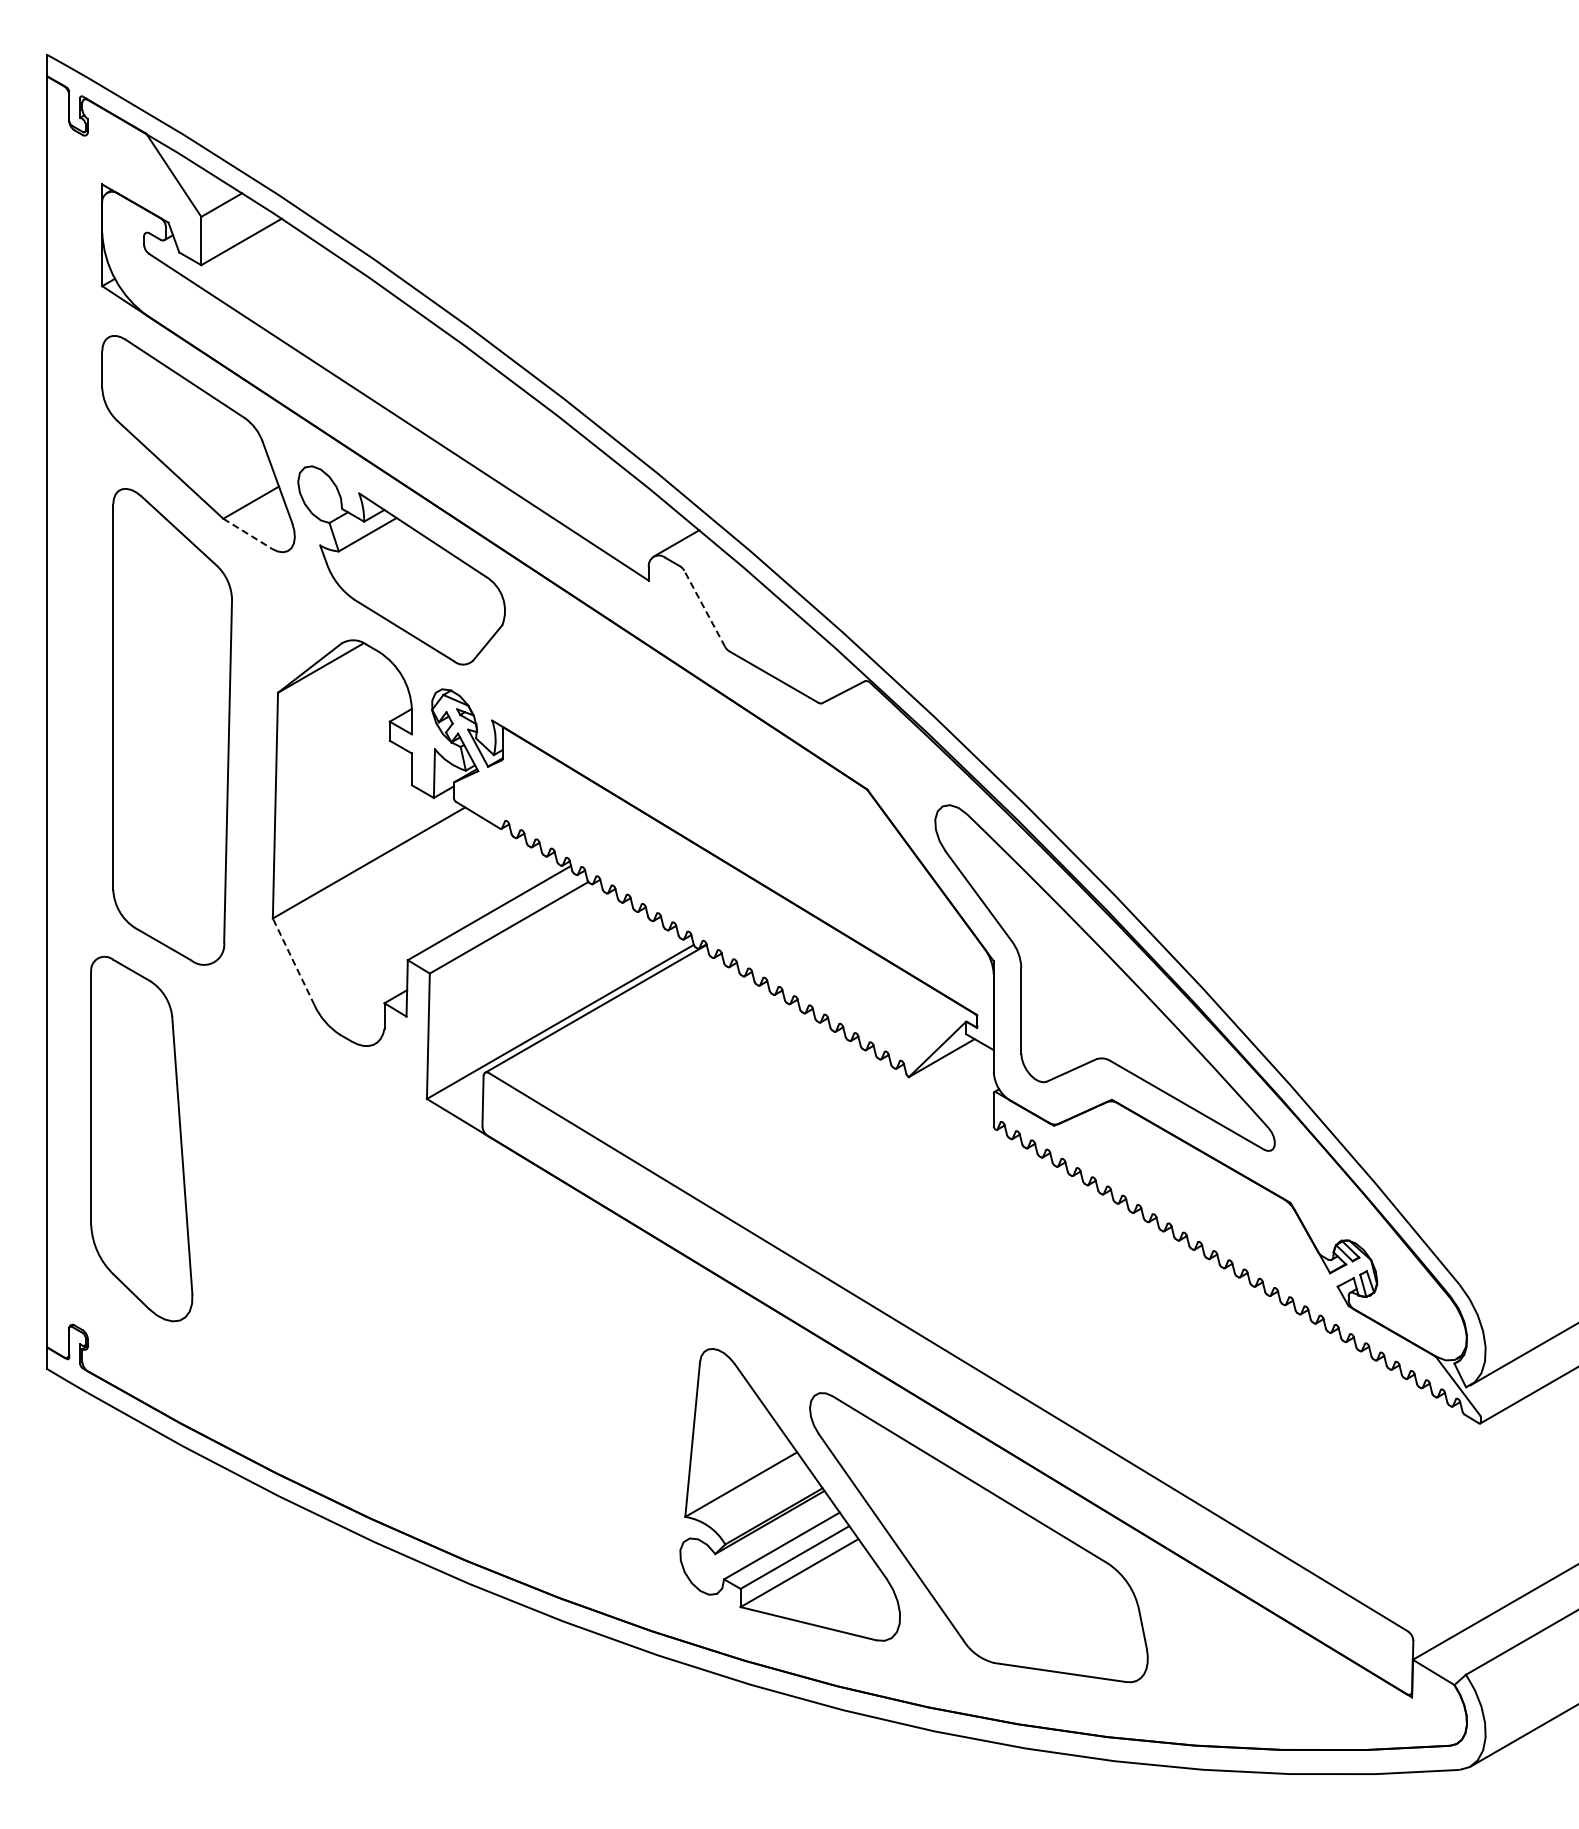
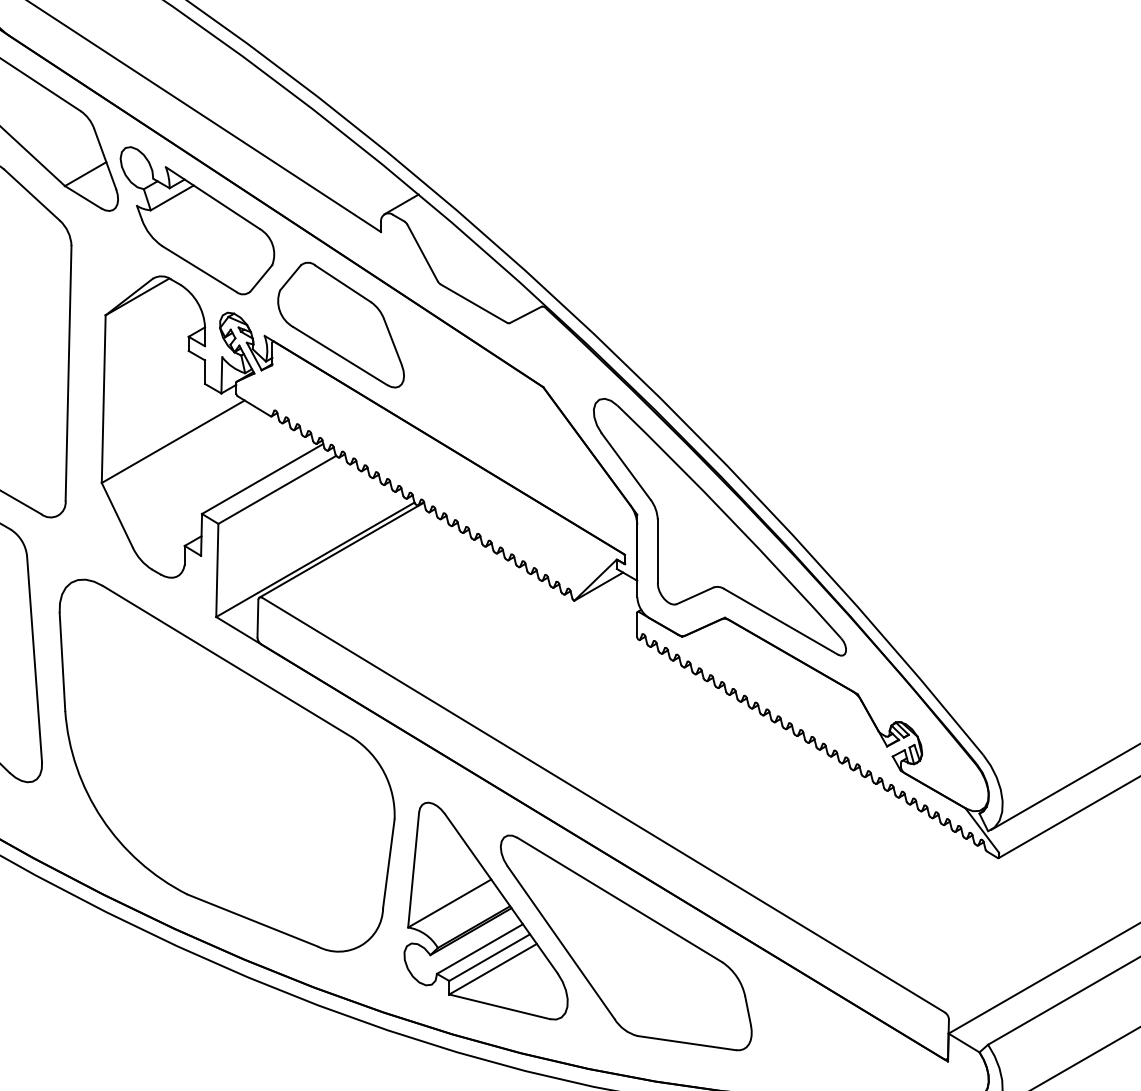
line: (247, 533) -> (82, 197), dashed -> solid
line: (704, 608) -> (422, 252), dashed -> solid
part: (594, 705) -> (340, 324), added
line: (293, 961) -> (117, 514), dashed -> solid
part: (441, 1298) -> (227, 765), added

